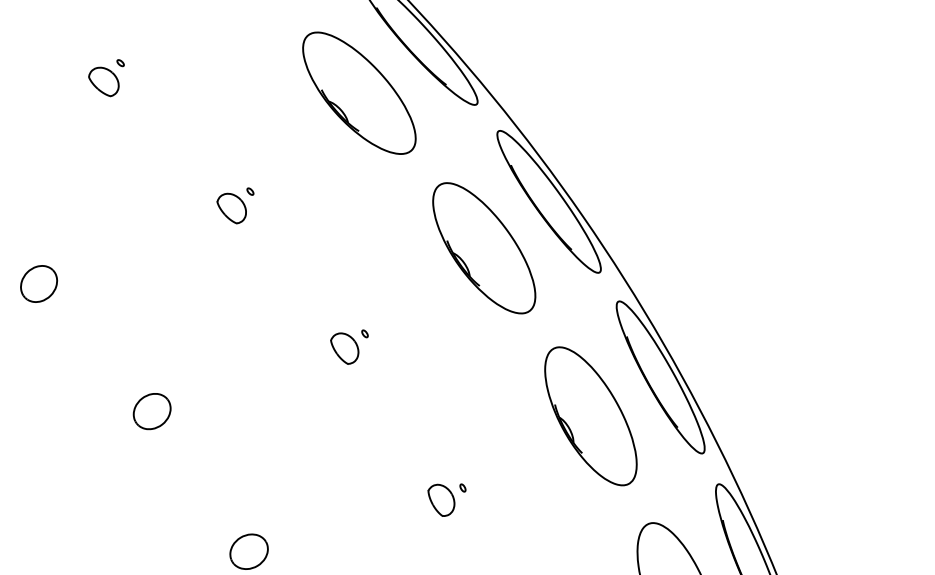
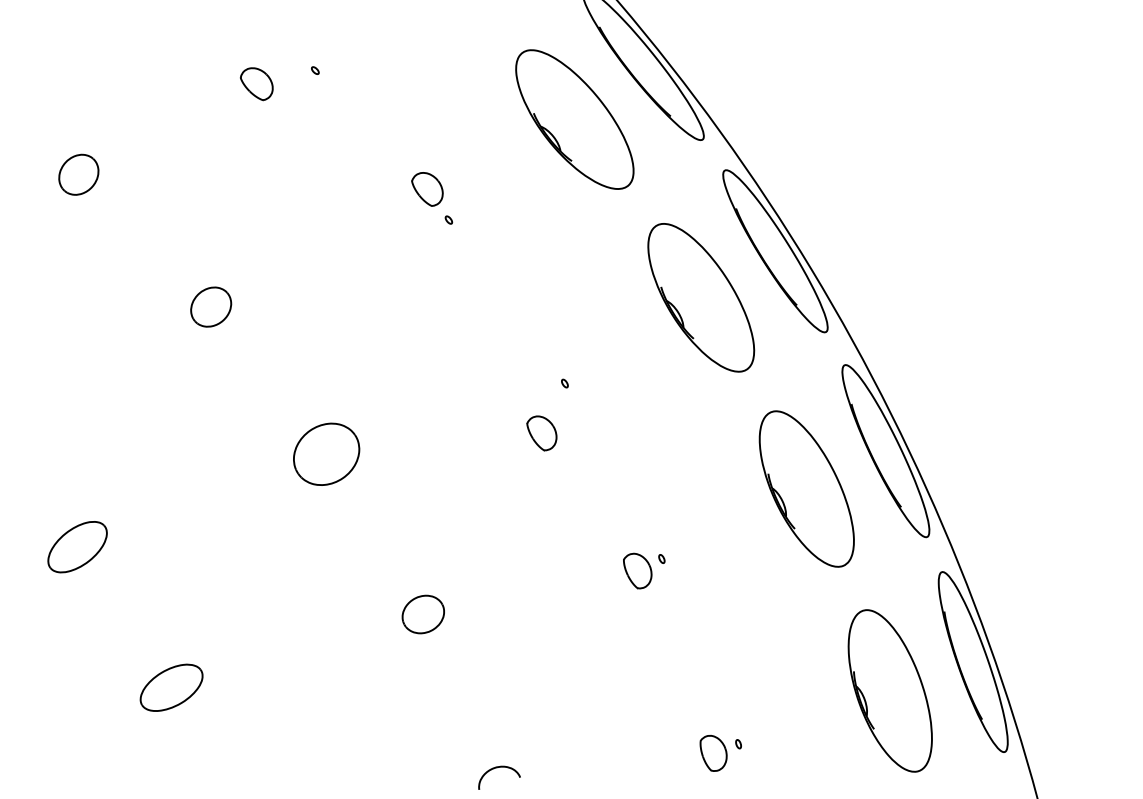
part: (103, 82) -> (256, 84), moved
part: (231, 208) -> (427, 189), moved
part: (344, 348) -> (541, 433), moved
part: (152, 411) -> (326, 454), size x1.6

